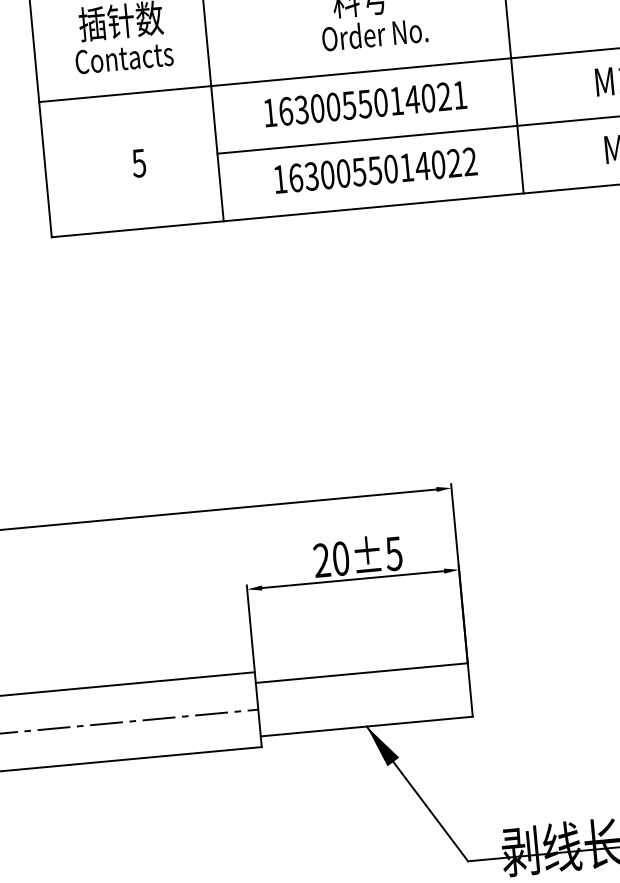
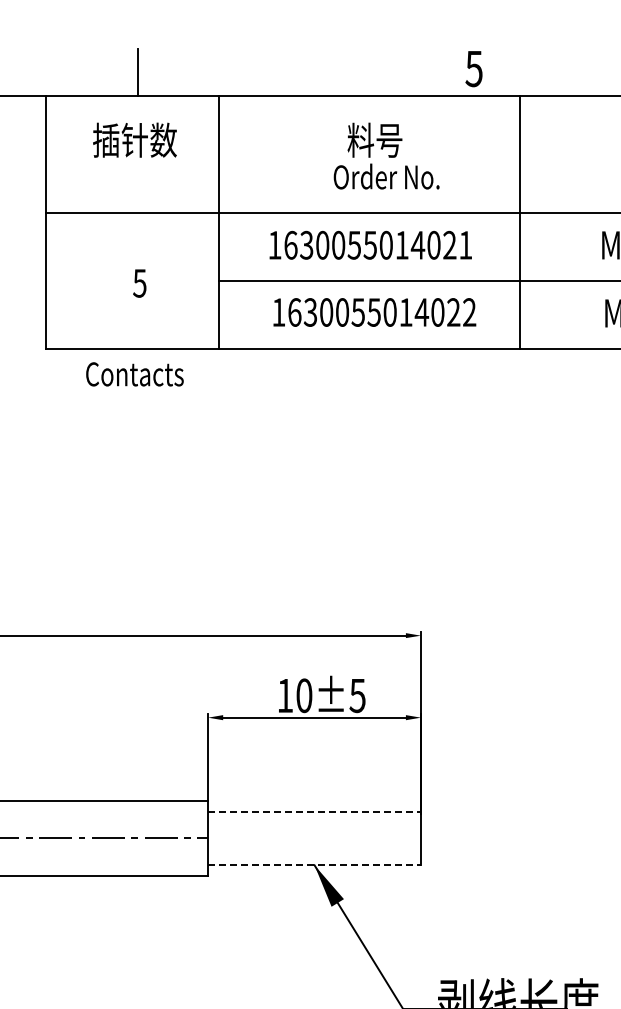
text: (123, 58) -> (134, 374), moved
text: (322, 560) -> (285, 695), 20±5 -> 10±5
line: (362, 672) -> (315, 811), solid -> dashed
line: (367, 726) -> (315, 865), solid -> dashed

